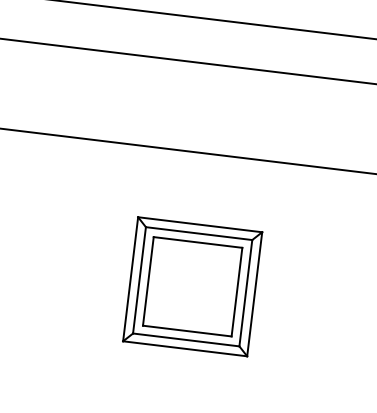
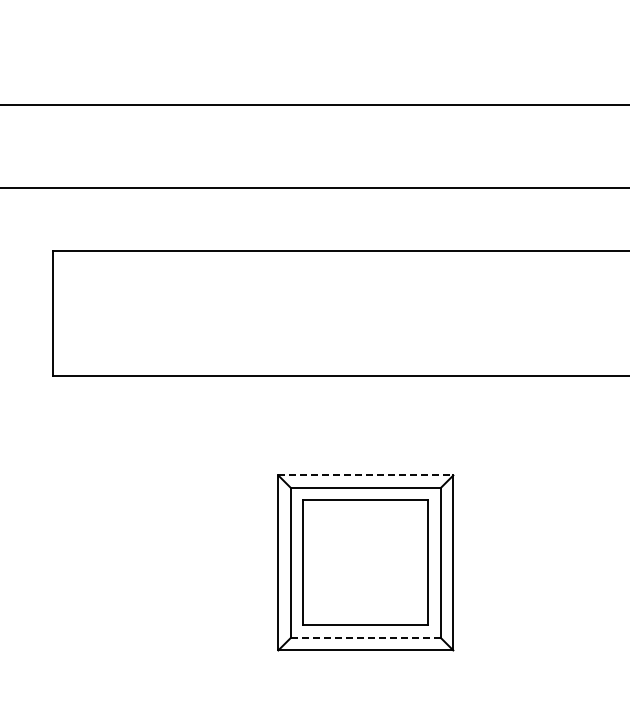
line: (200, 224) -> (366, 475), solid -> dashed
line: (186, 339) -> (365, 637), solid -> dashed

